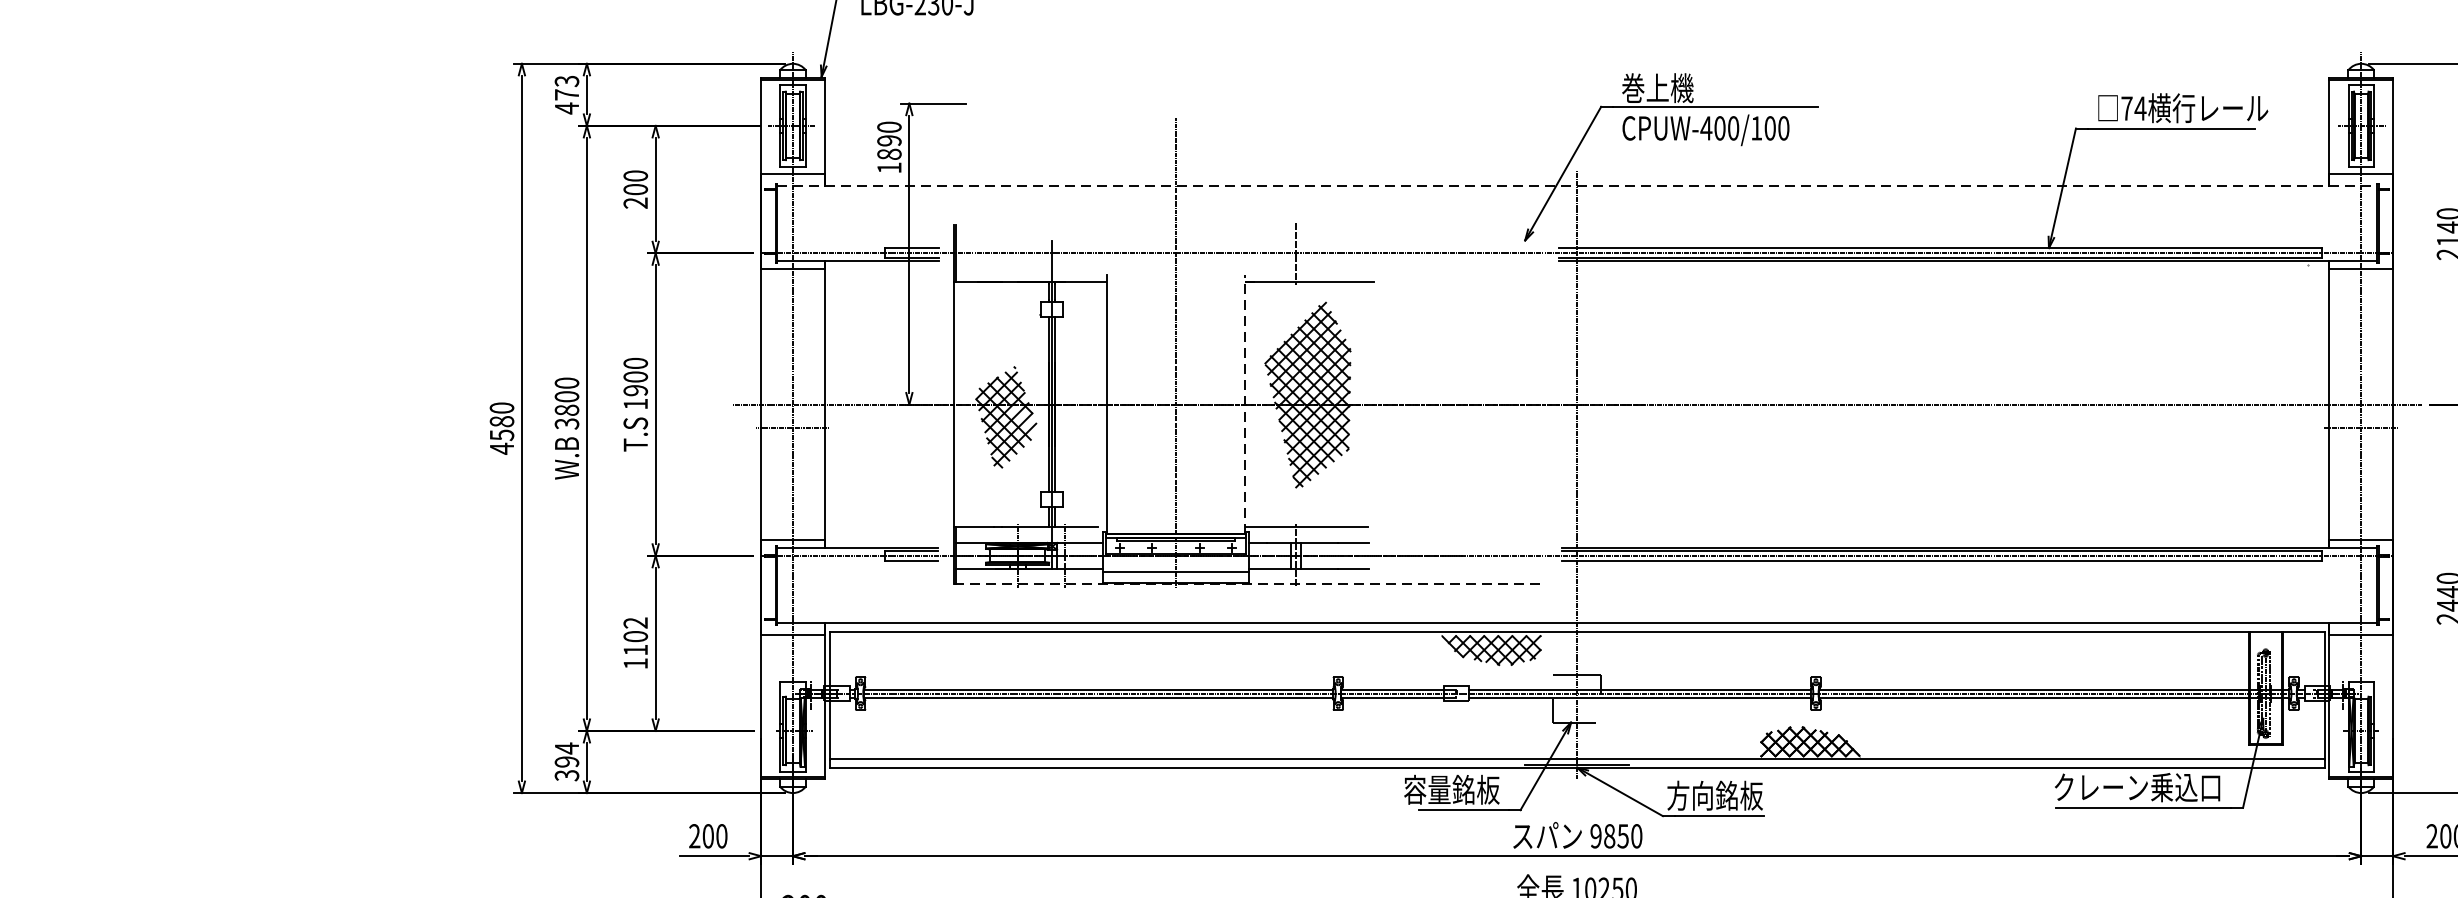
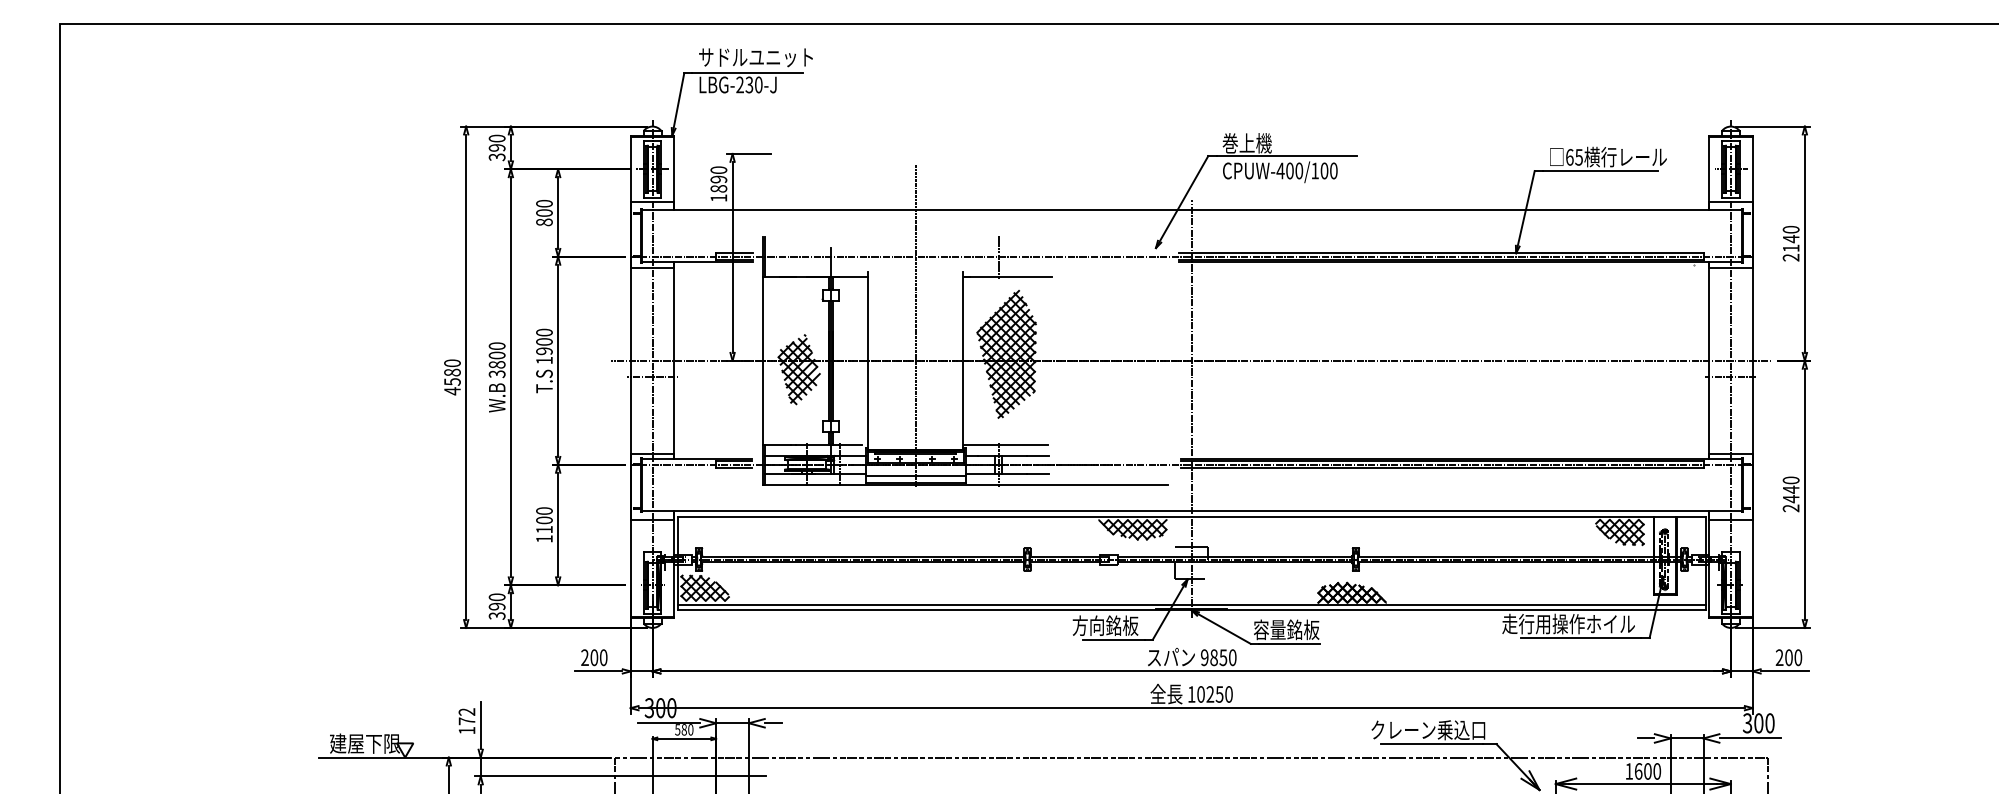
text: (565, 94) -> (496, 147), 473 -> 390
text: (2133, 108) -> (1574, 157), 74 -> 65
line: (1578, 185) -> (1192, 210), dashed -> solid
text: (635, 203) -> (544, 222), 200 -> 800
line: (1245, 404) -> (963, 360), dashed -> solid
line: (1248, 584) -> (965, 484), dashed -> solid
text: (635, 622) -> (544, 510), 1102 -> 1100
hatch: (2199, 654) -> (1619, 532), added
hatch: (868, 735) -> (704, 588), added
text: (565, 748) -> (496, 597), 394 -> 390
text: (2125, 786) -> (1568, 623), クレーン乗込口 -> 走行用操作ホイル
text: (1427, 789) -> (1088, 625), 容量銘板 -> 方向銘板
text: (1690, 795) -> (1269, 629), 方向銘板 -> 容量銘板

